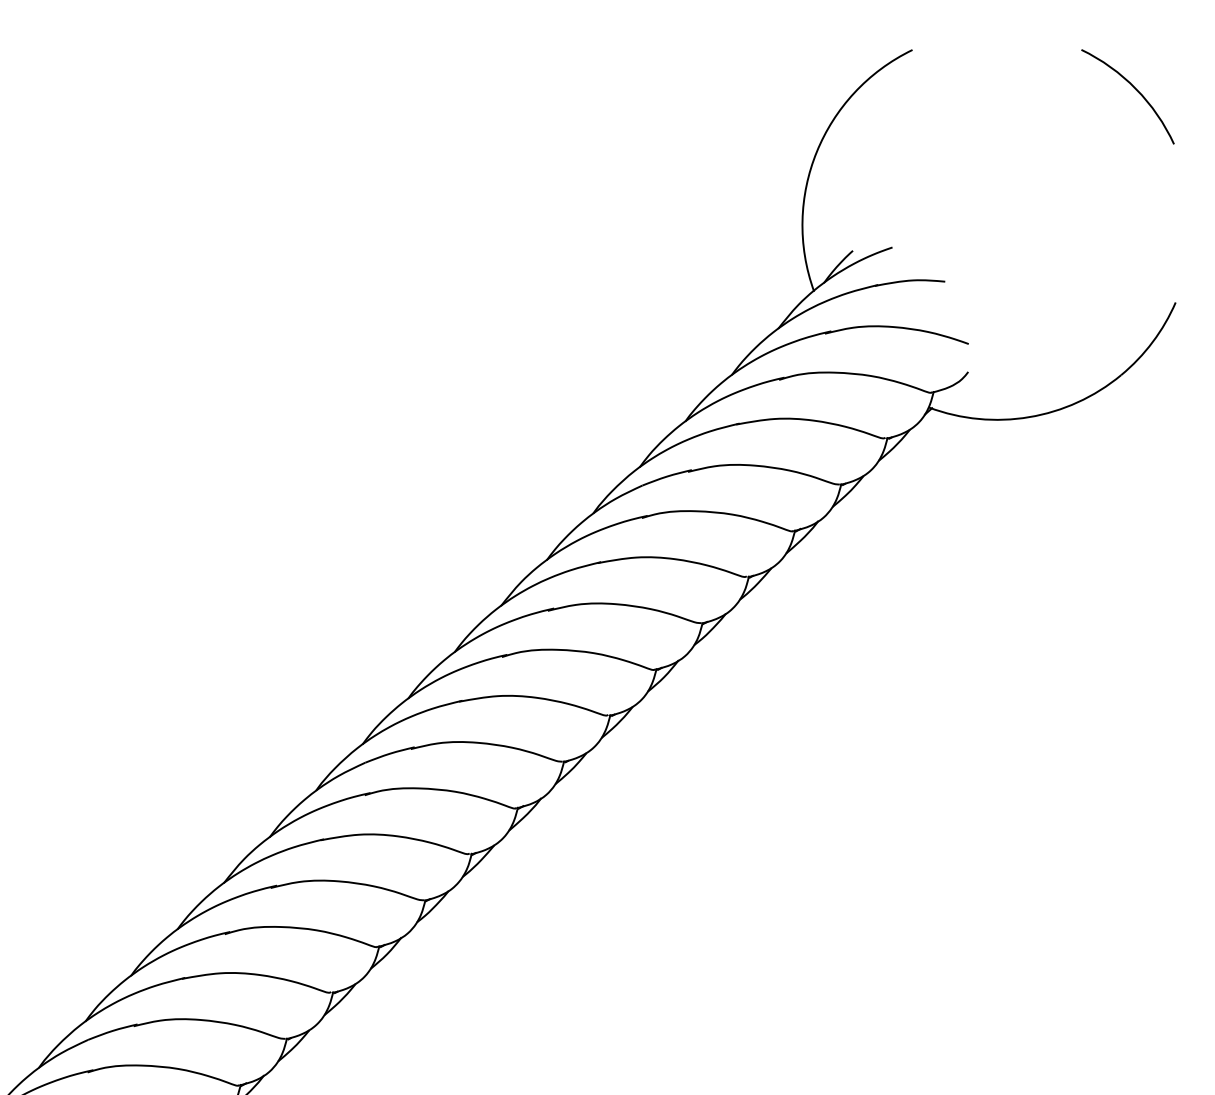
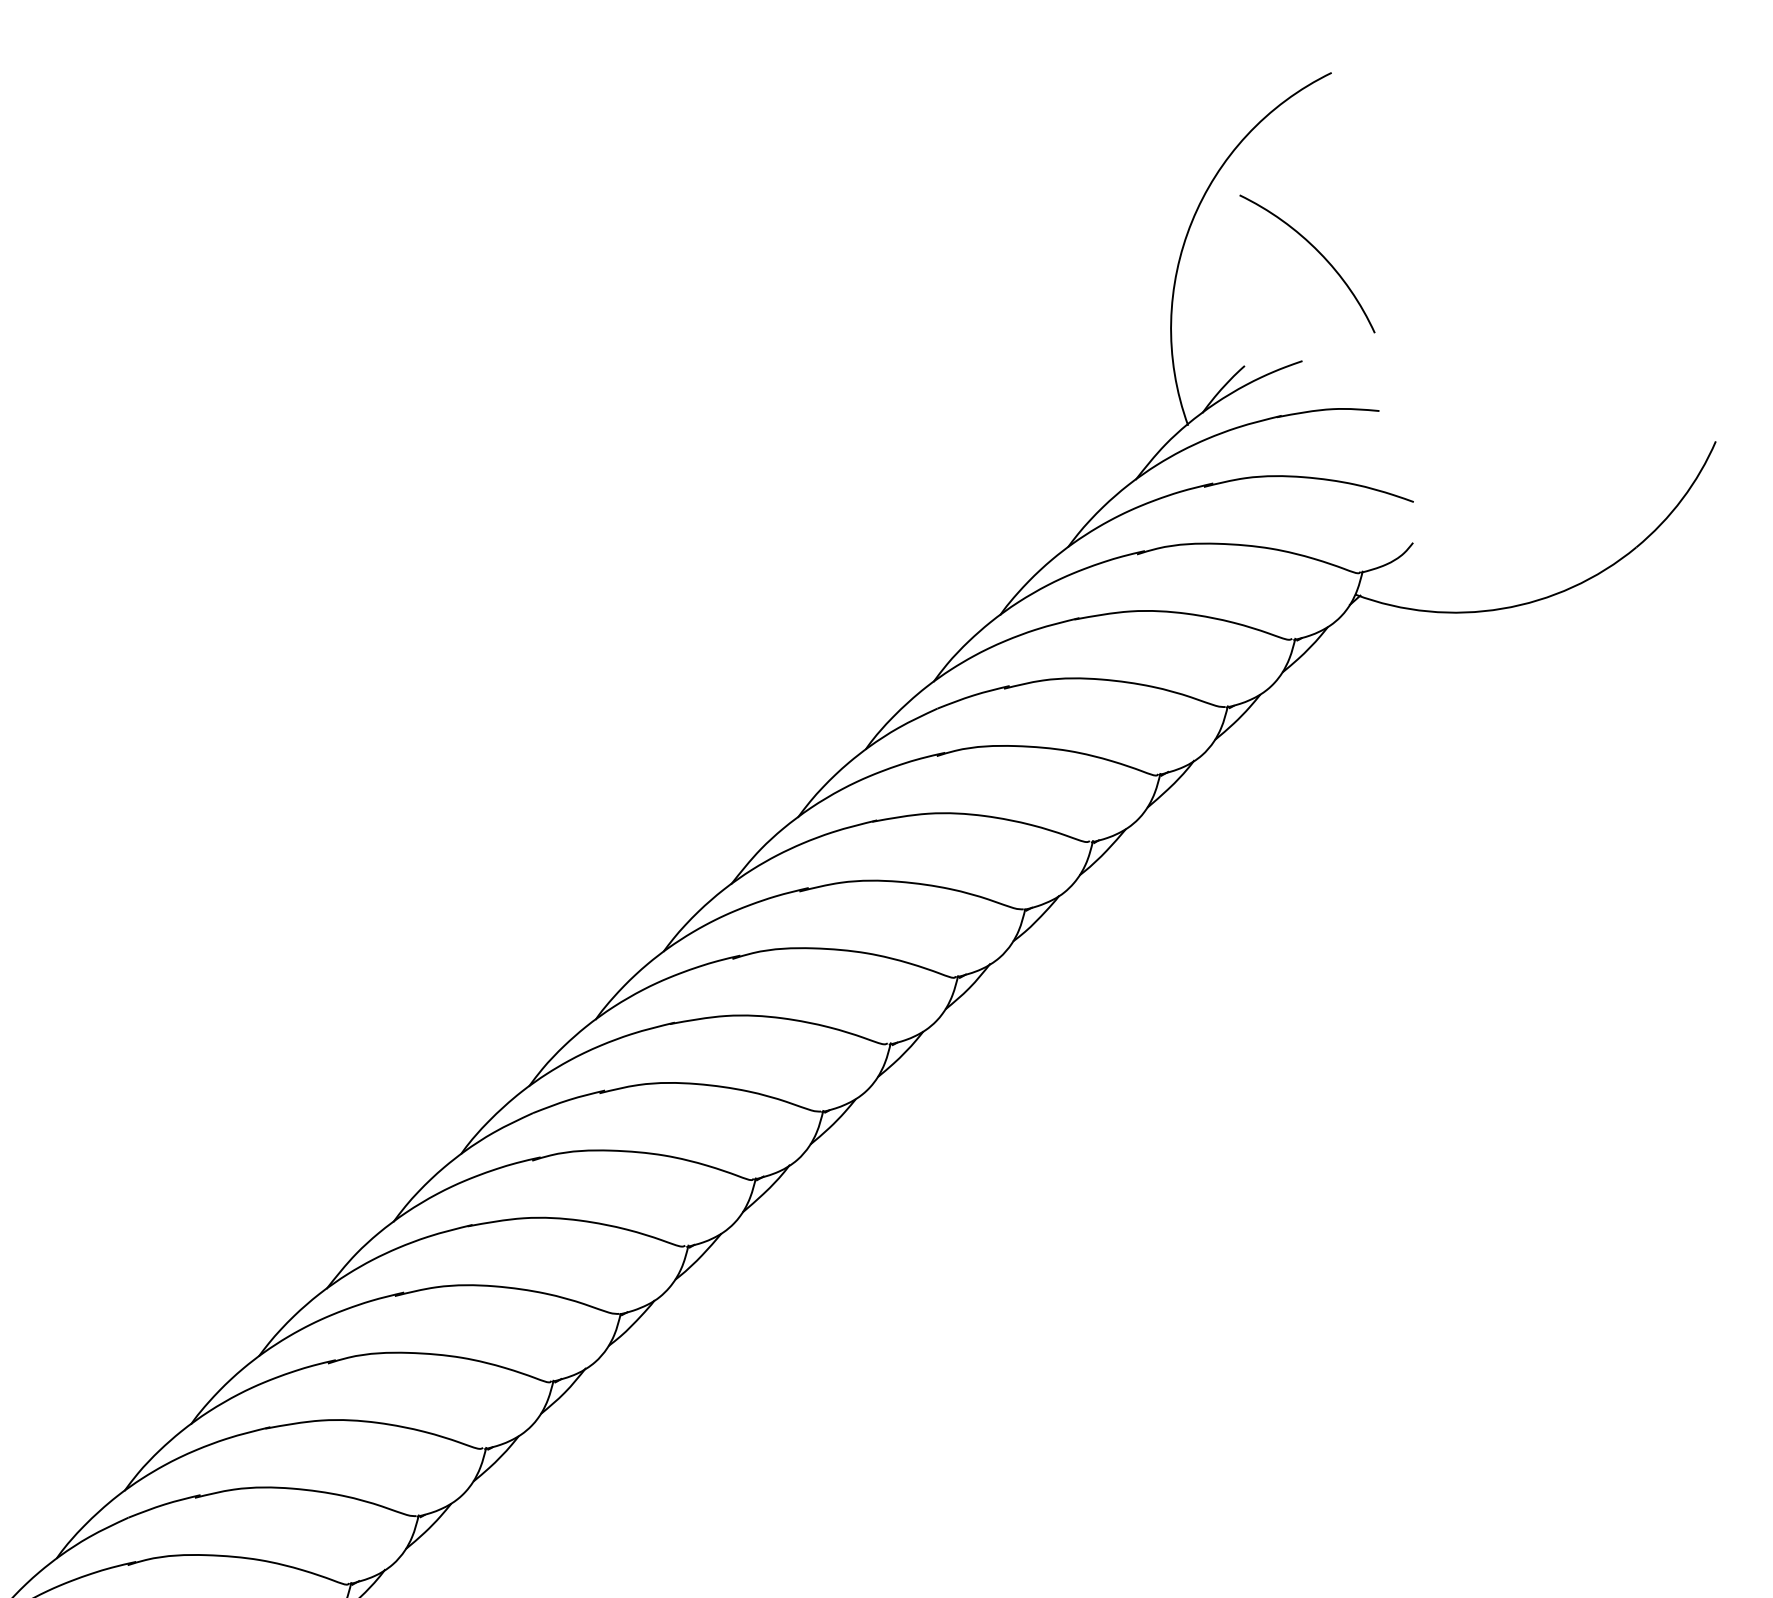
arc: (1136, 91) -> (1320, 256), moved

